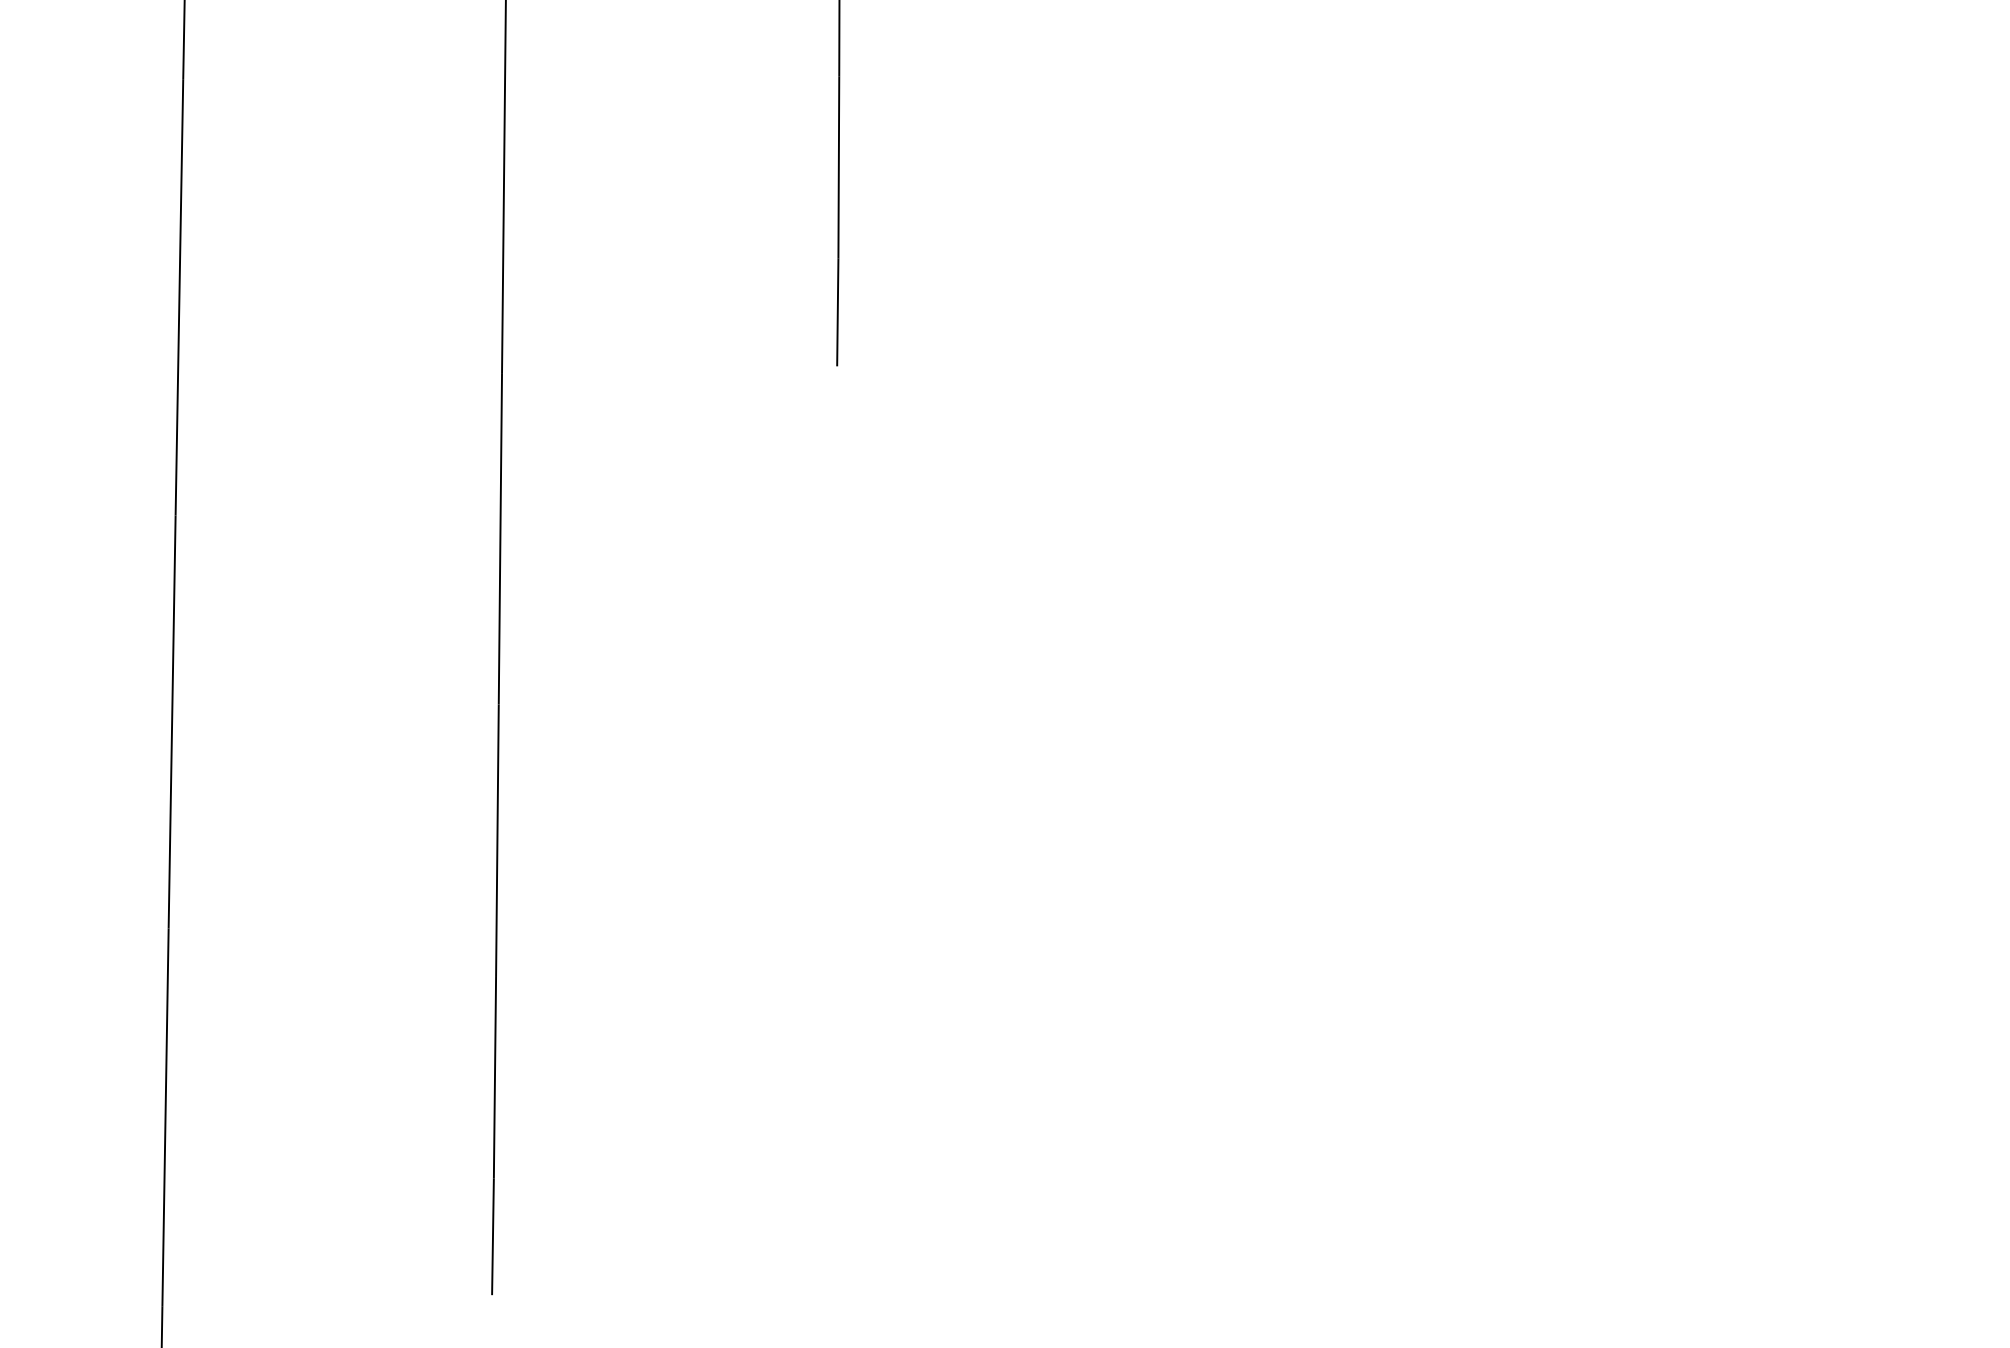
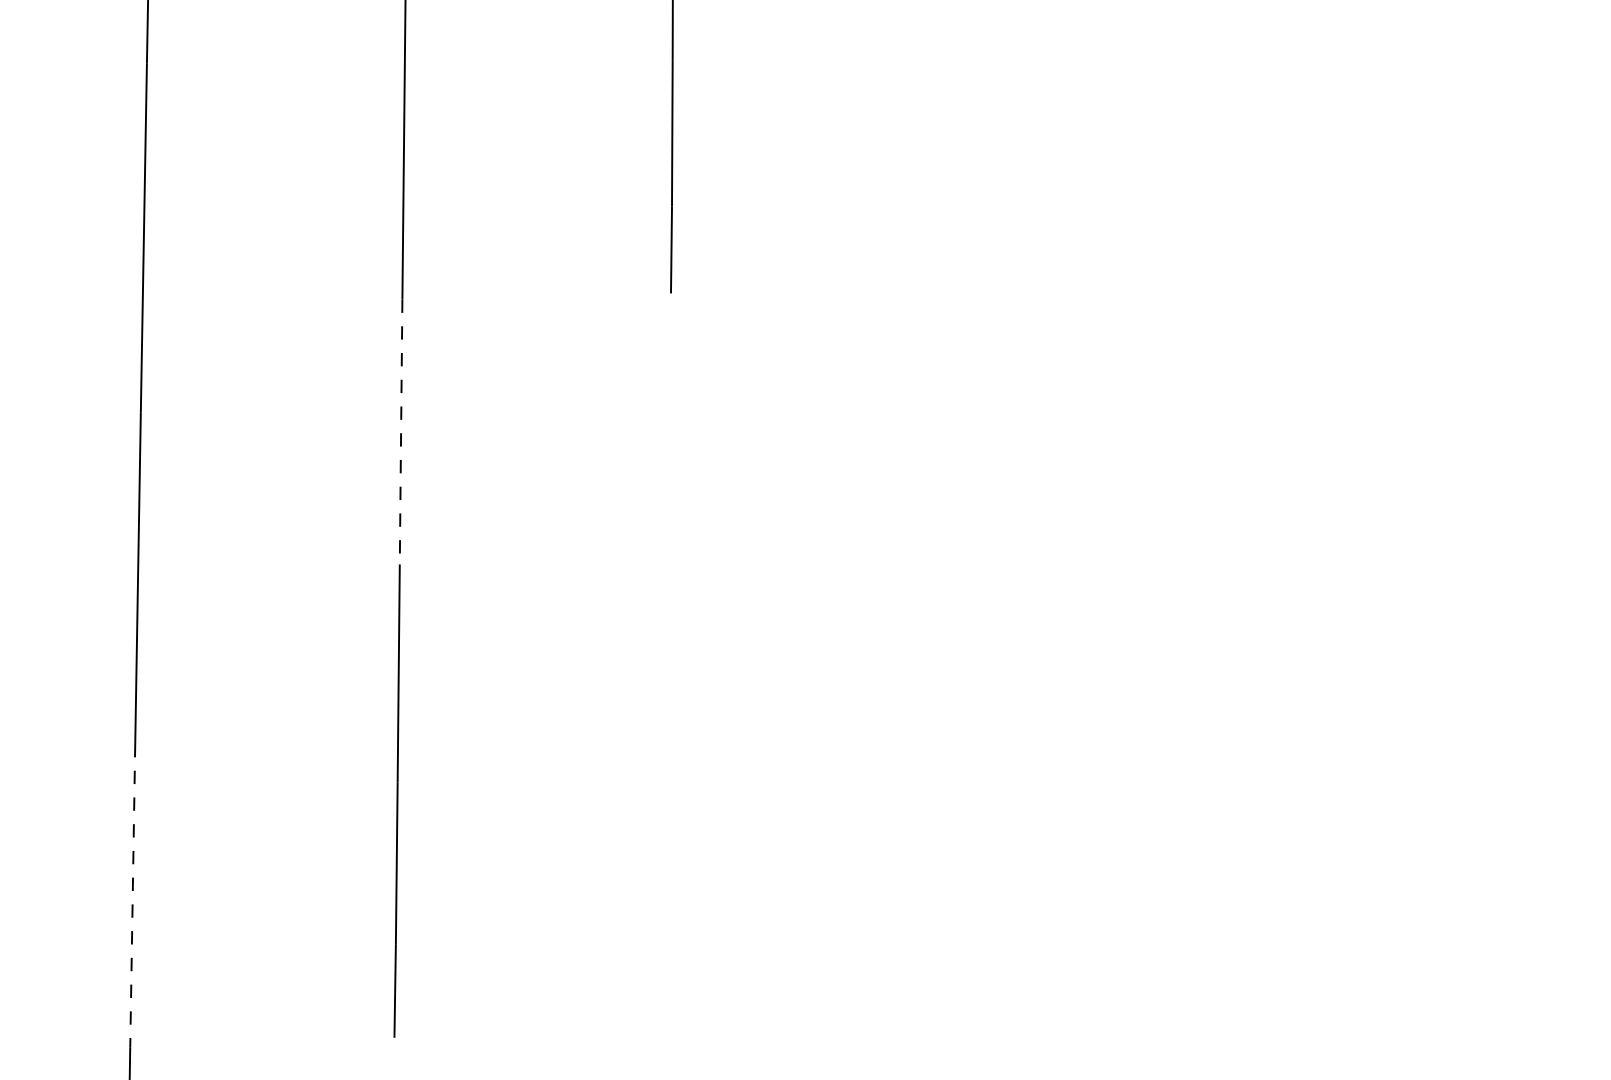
line: (500, 539) -> (401, 432), solid -> dashed
line: (165, 1118) -> (132, 896), solid -> dashed

